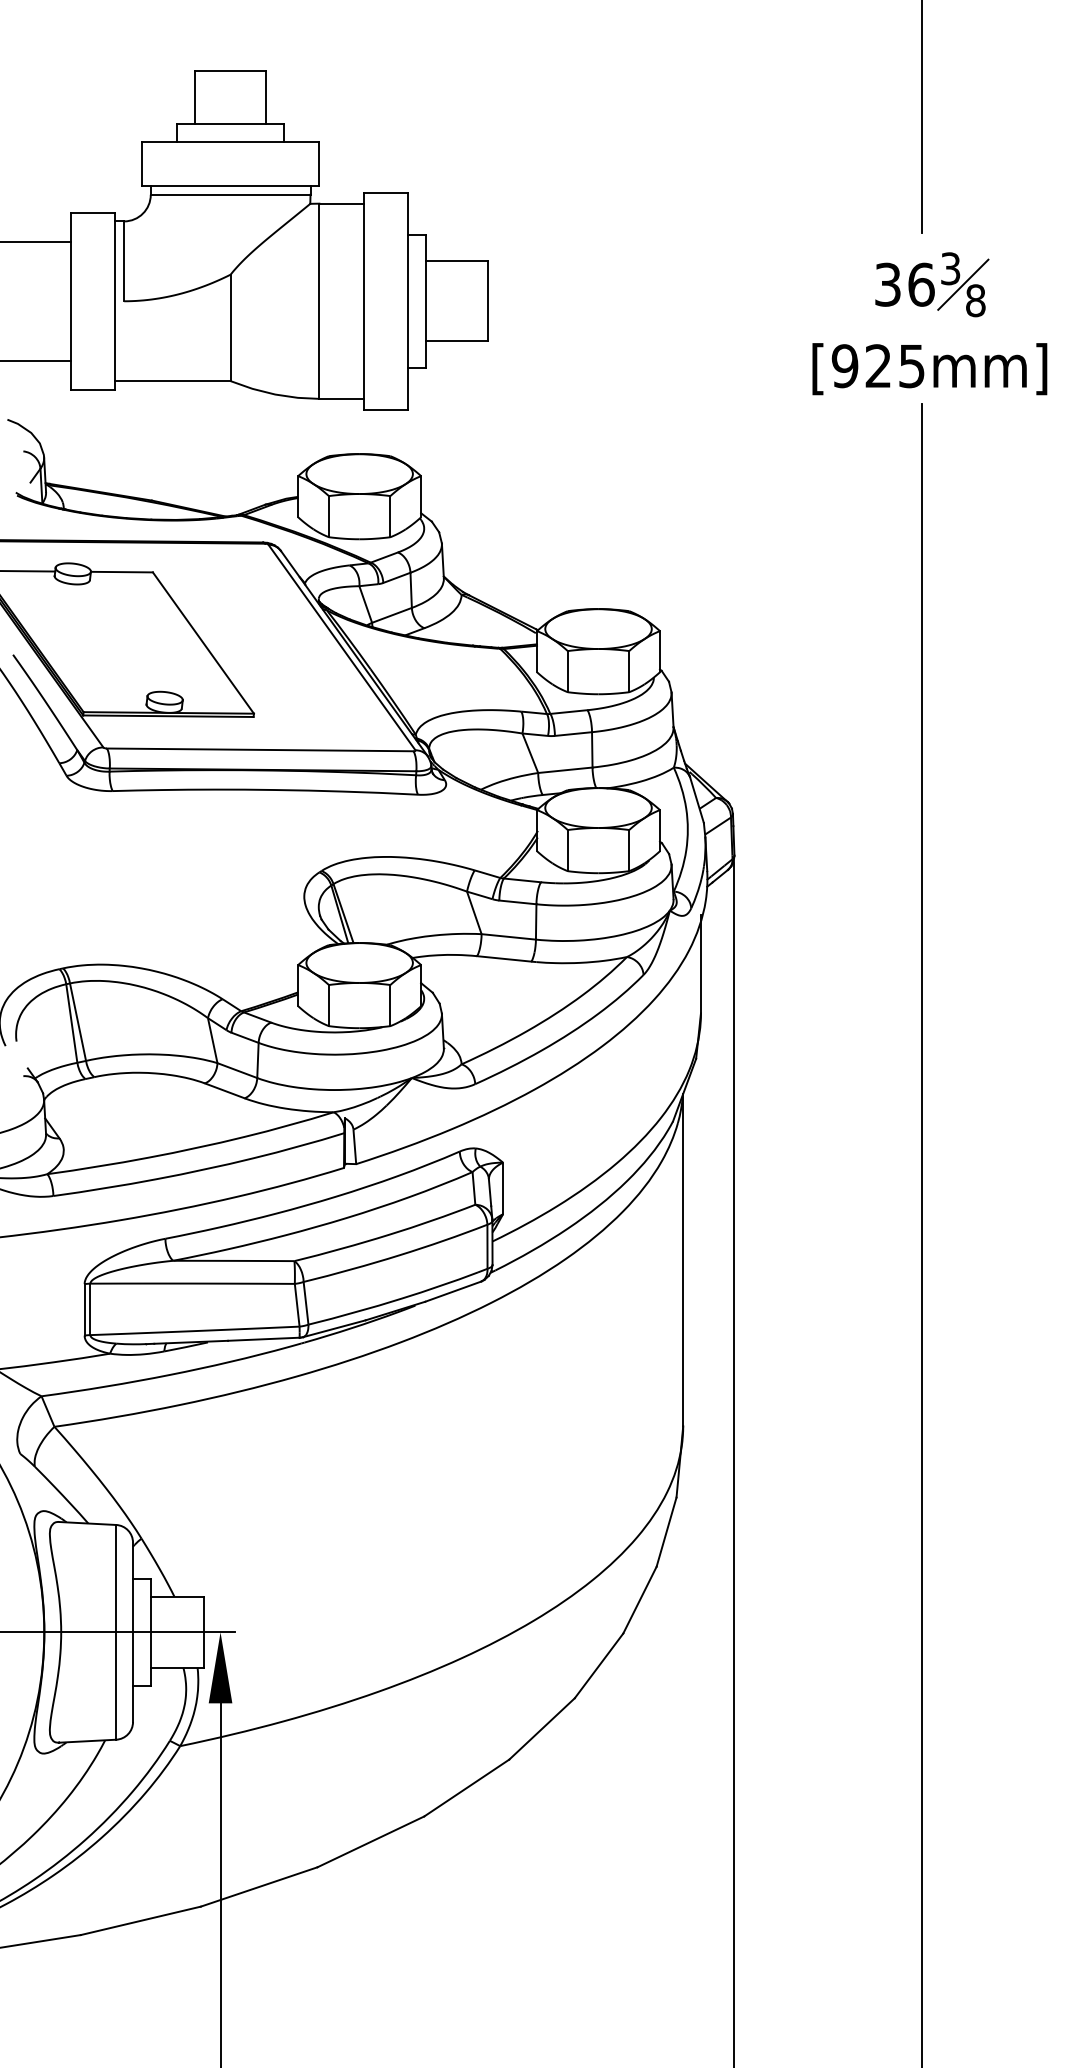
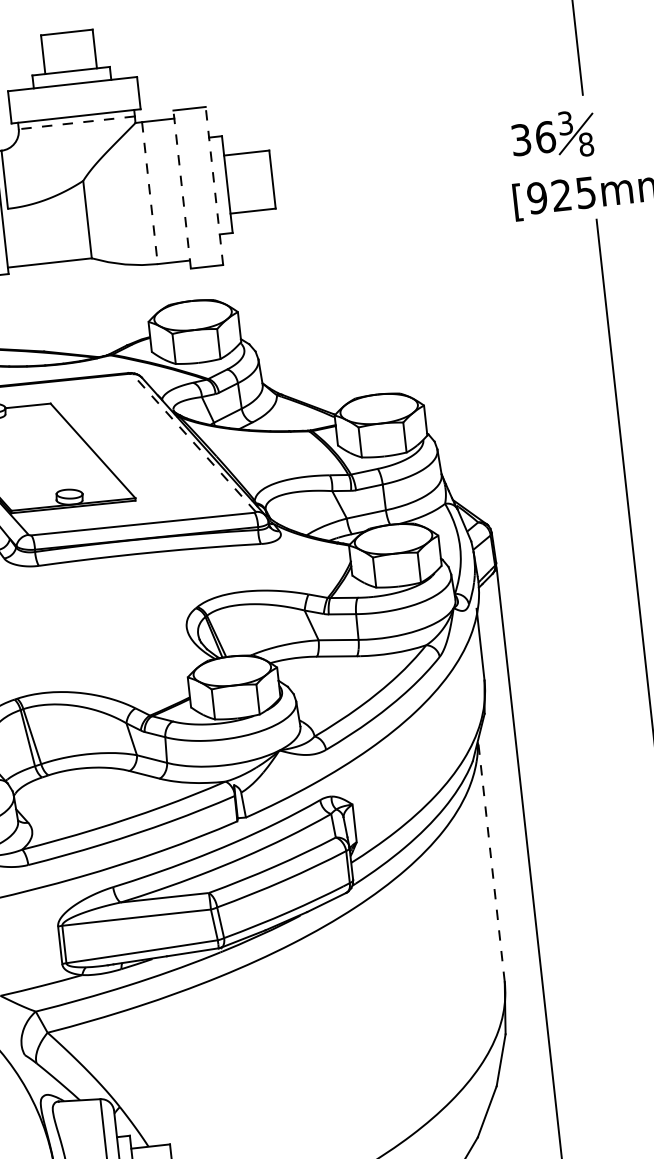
line: (230, 194) -> (76, 122), solid -> dashed
part: (932, 284) -> (553, 136), moved
line: (319, 301) -> (150, 193), solid -> dashed
line: (363, 301) -> (182, 189), solid -> dashed
line: (408, 301) -> (214, 186), solid -> dashed
line: (341, 647) -> (193, 443), solid -> dashed
line: (683, 1259) -> (491, 860), solid -> dashed

